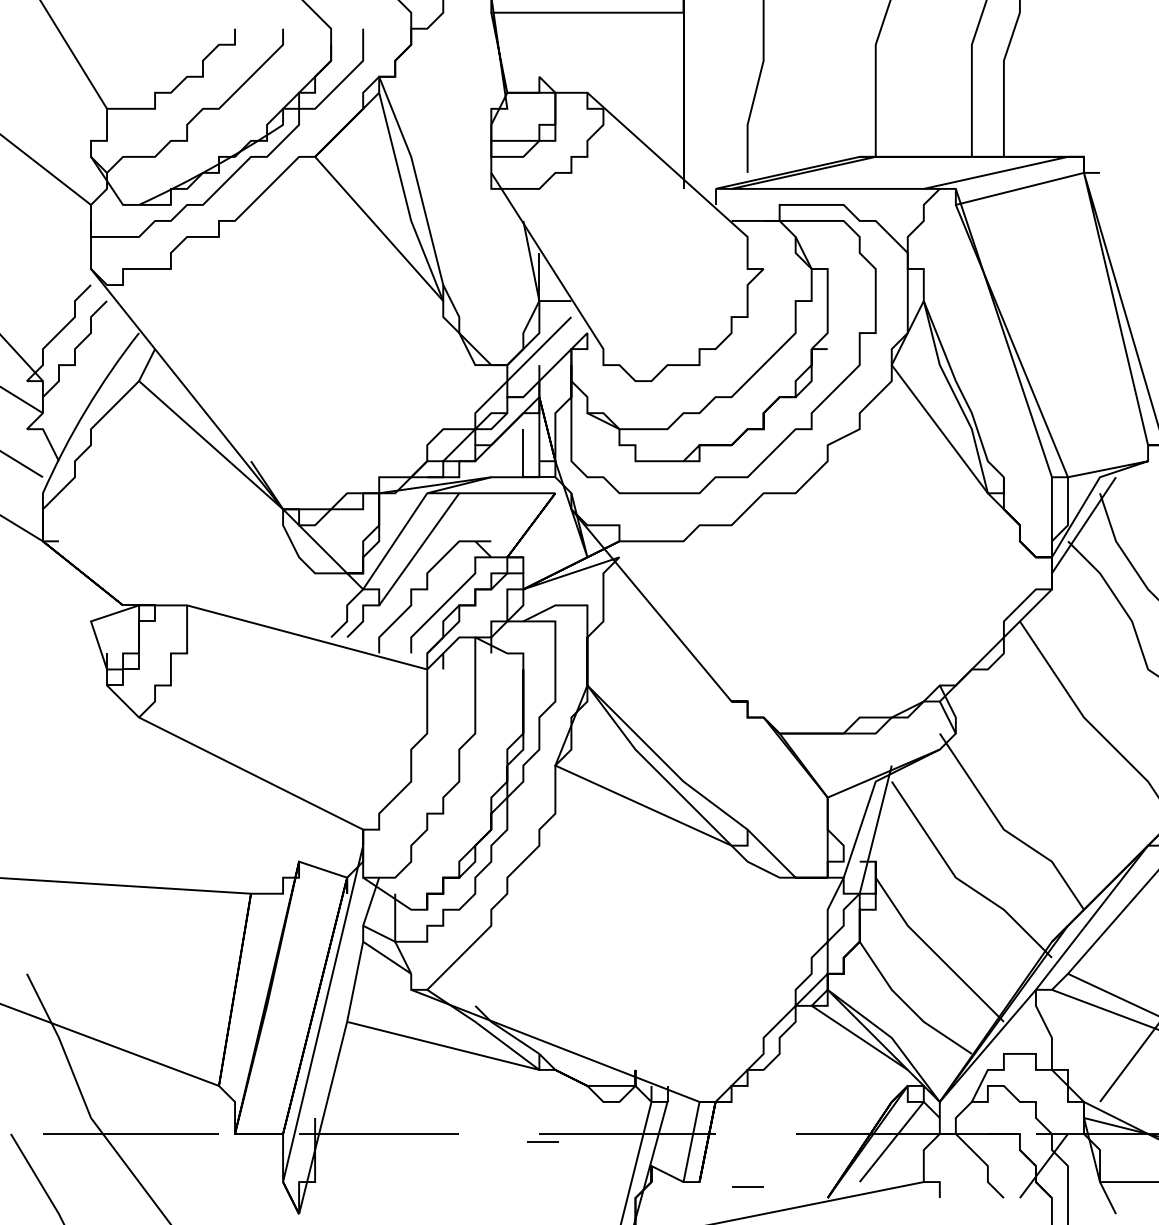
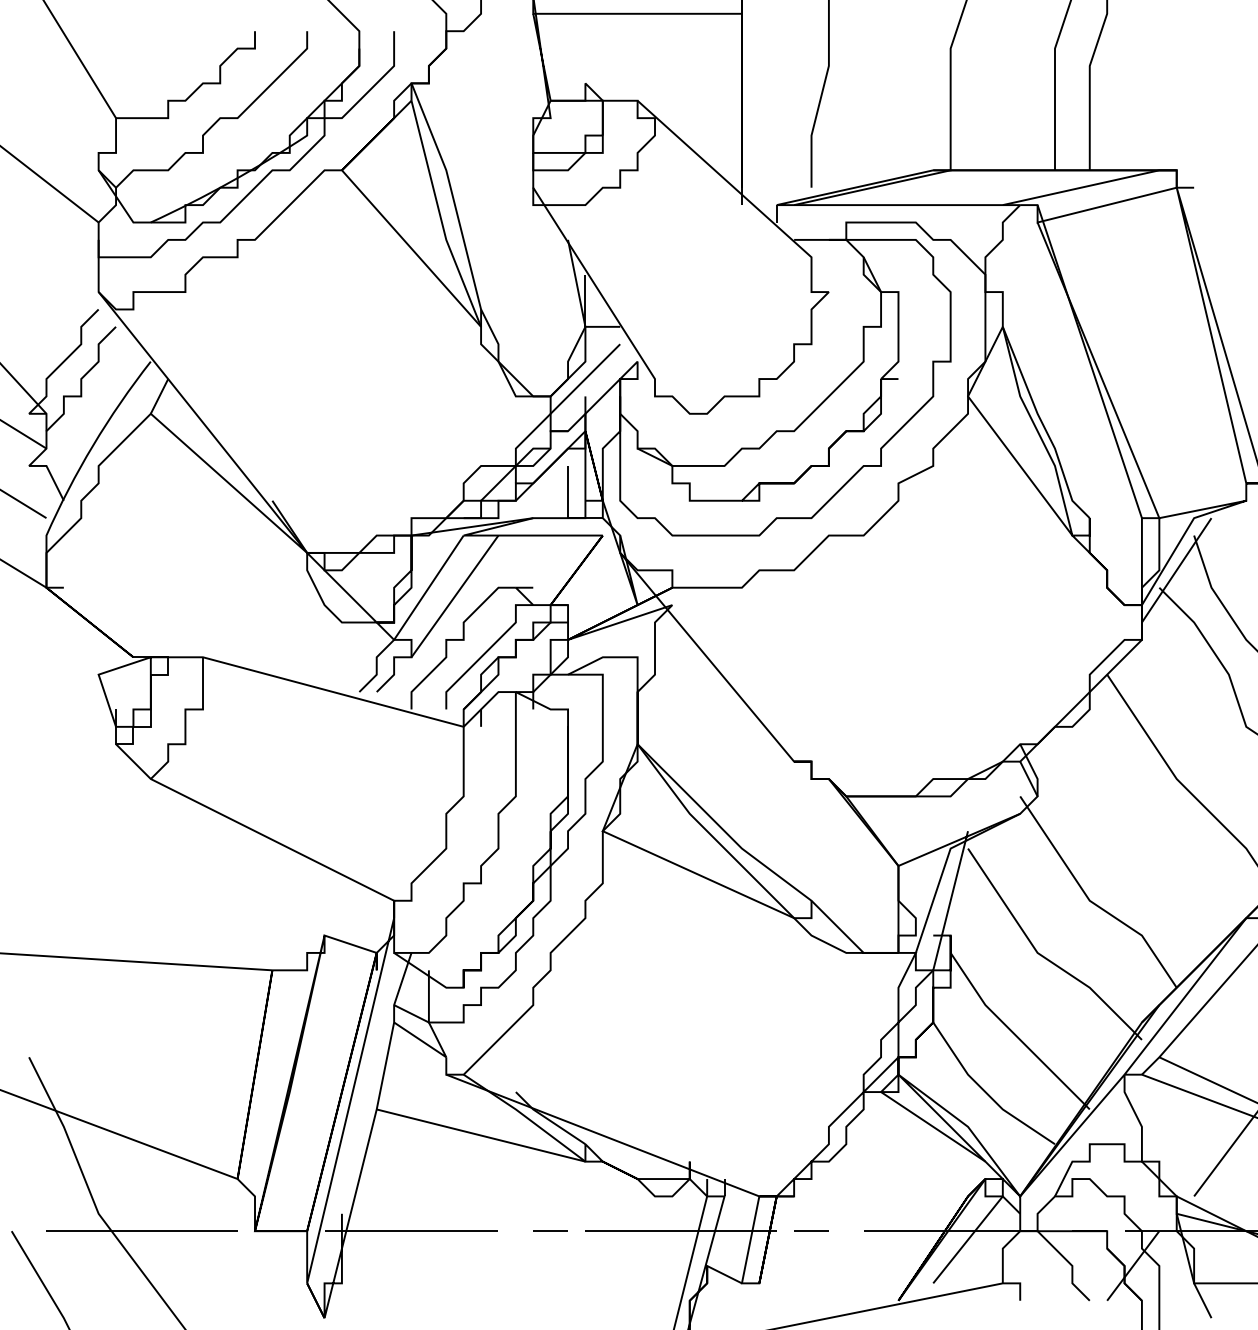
line: (542, 1141) -> (549, 1230), moved
line: (747, 1186) -> (811, 1230), moved

